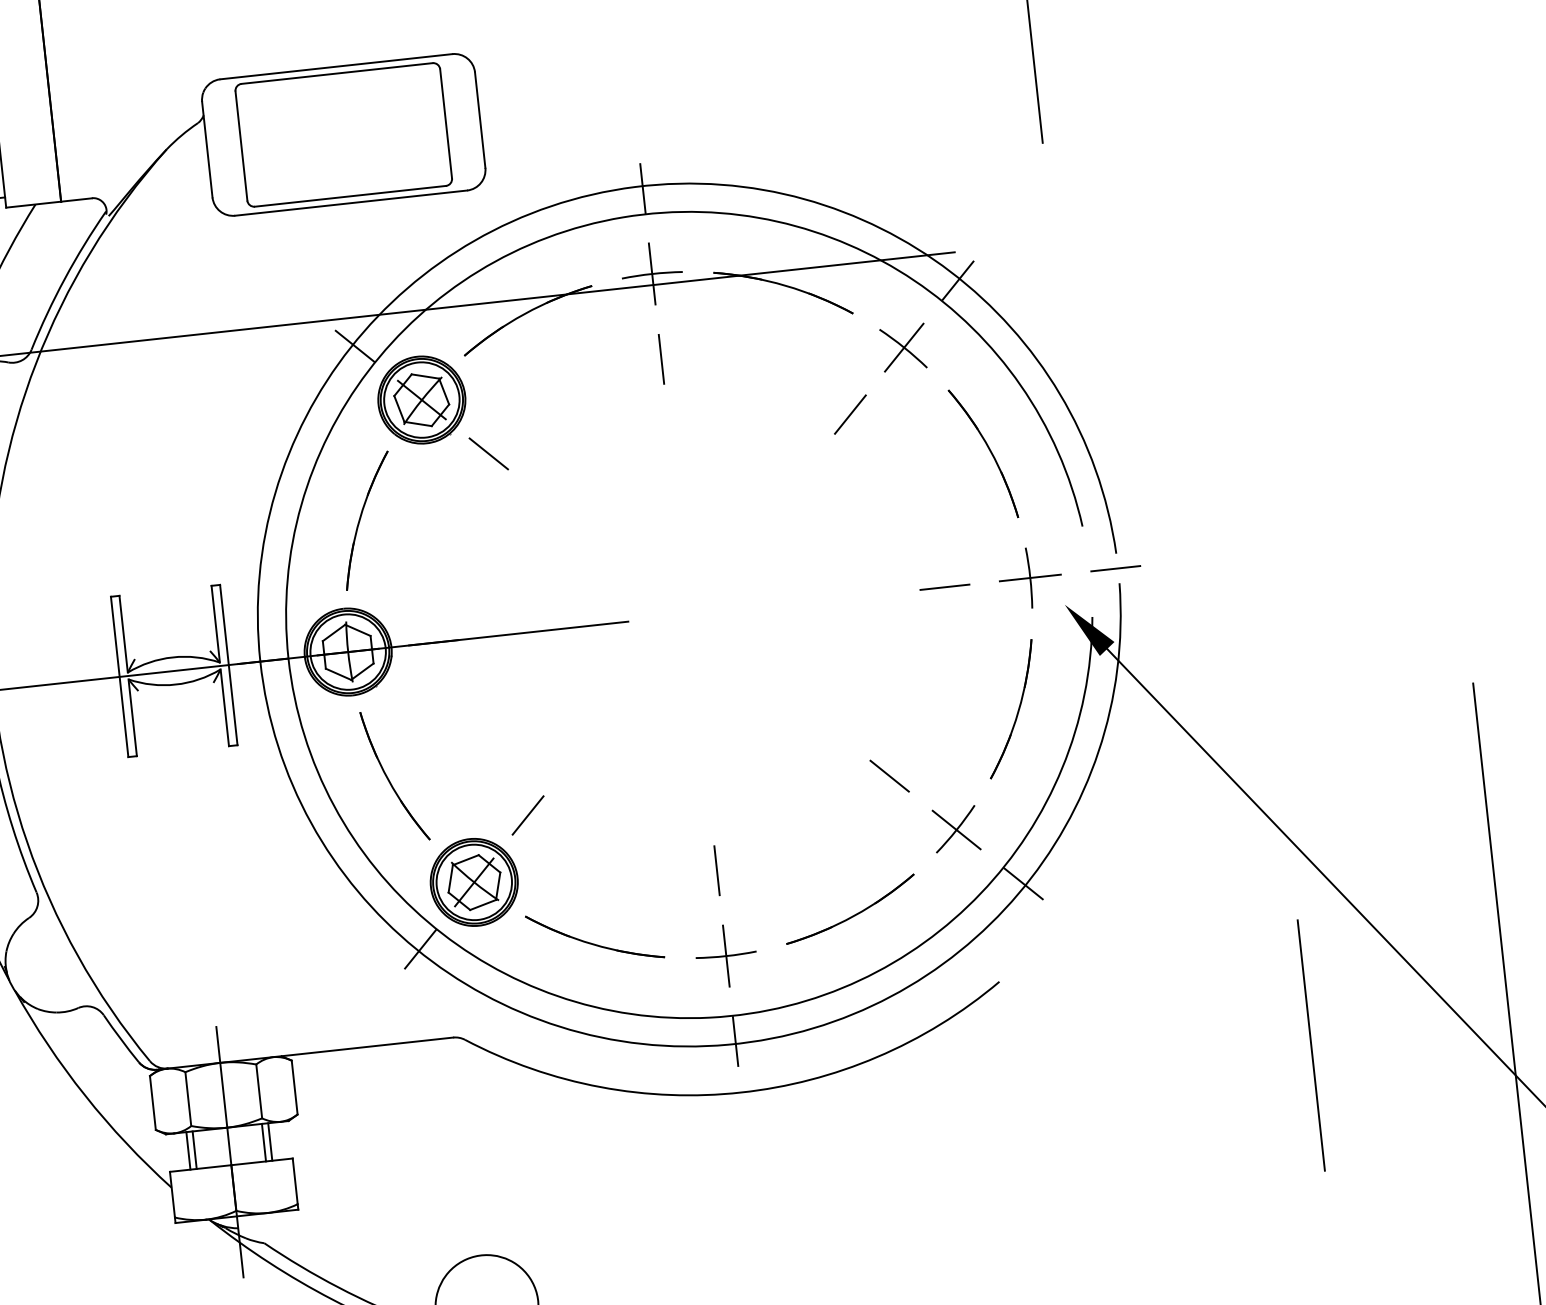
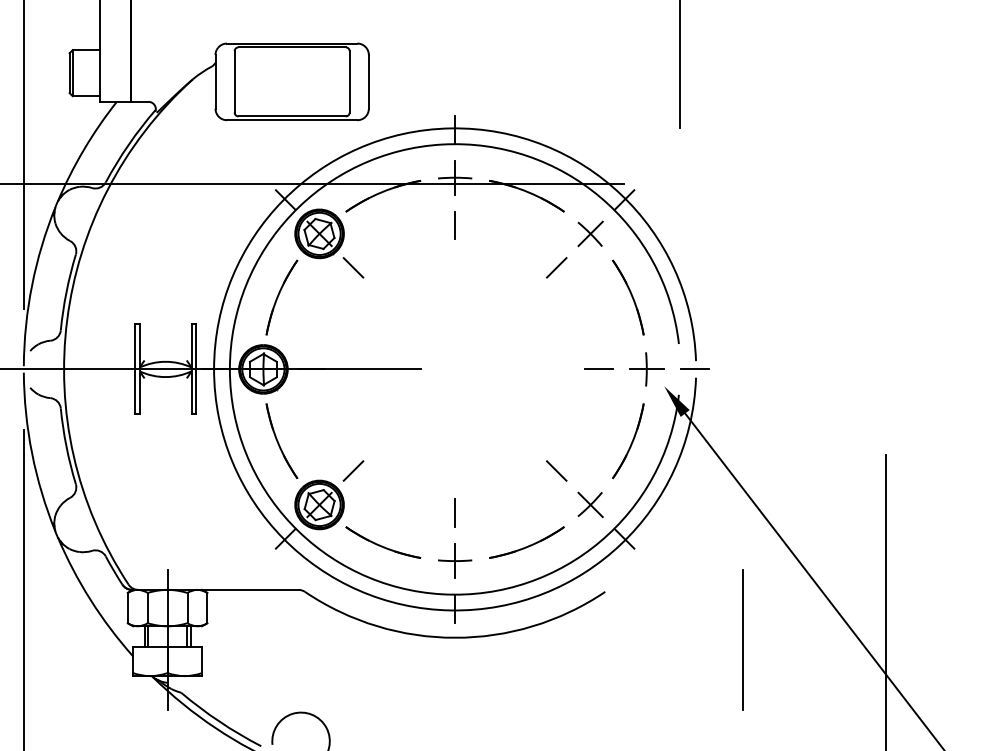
line: (1310, 1044) -> (742, 639), moved

